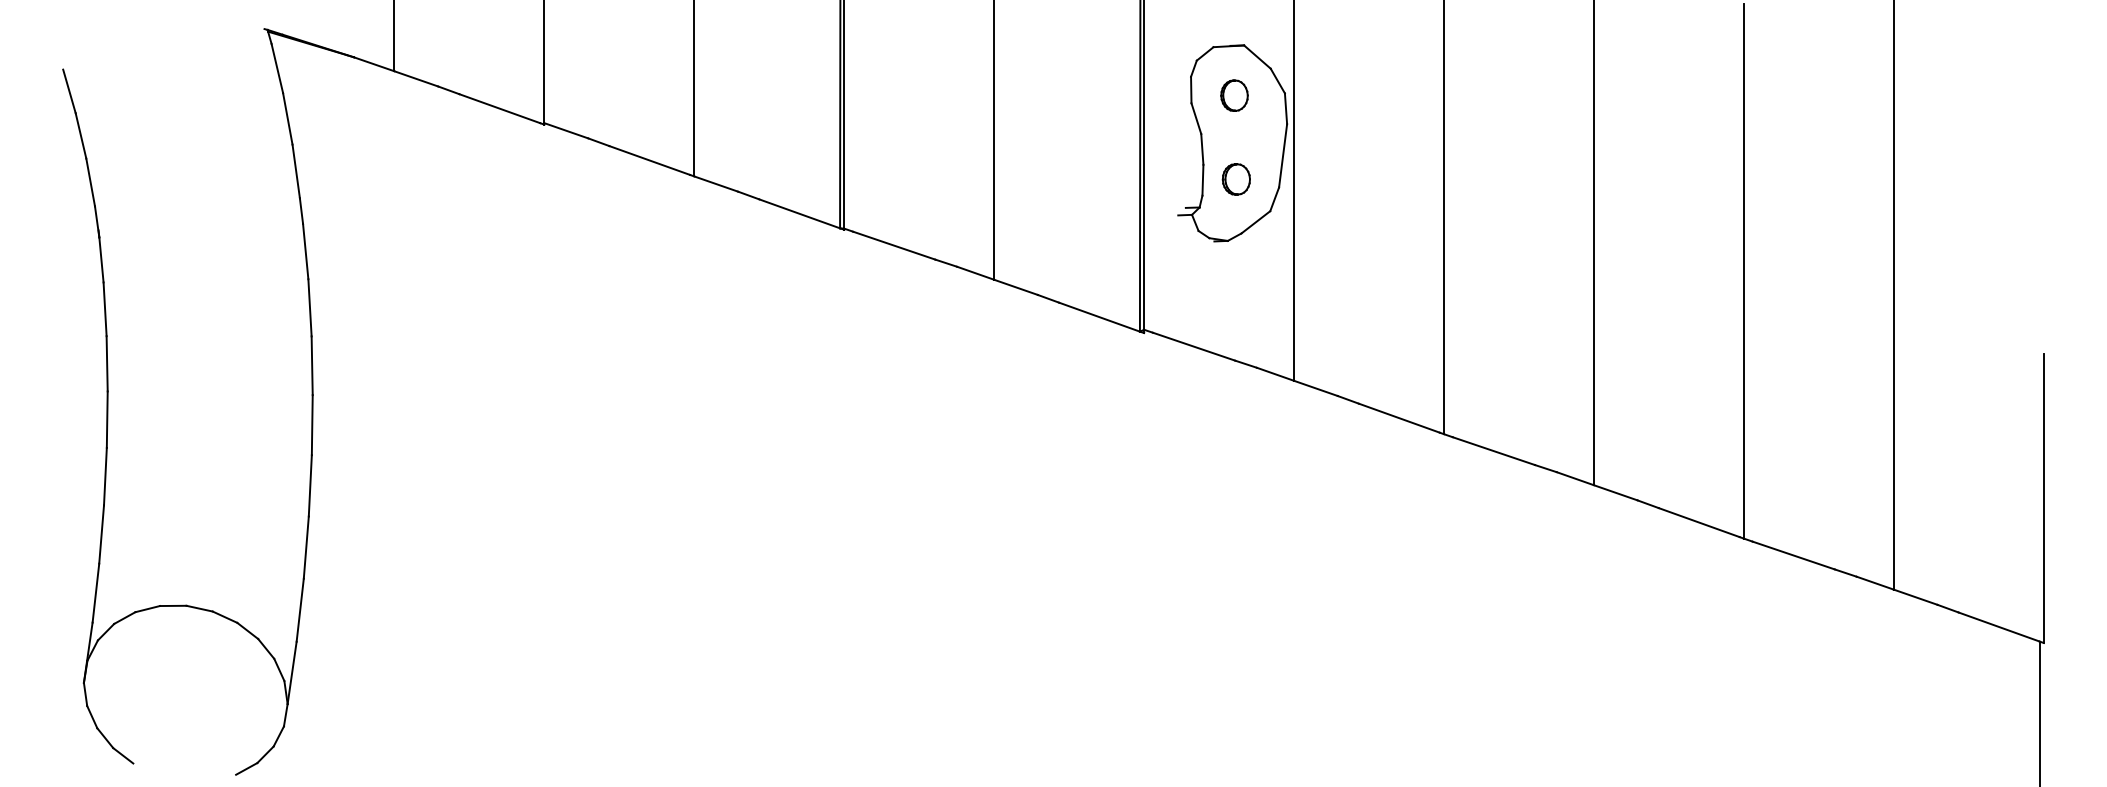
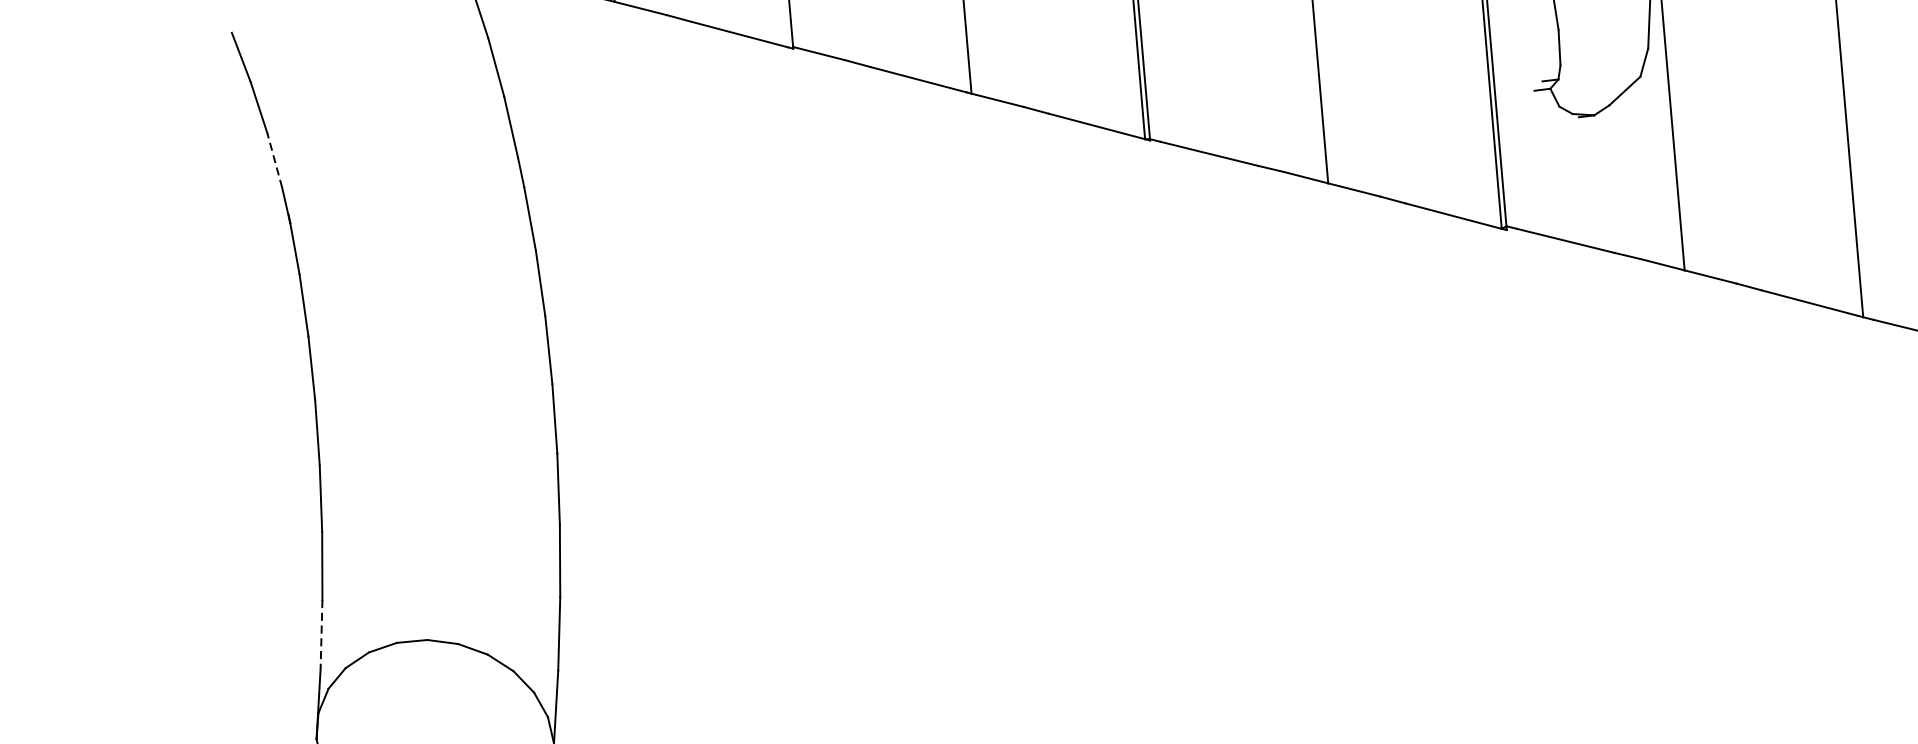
part: (1235, 179) -> (1597, 43), removed
line: (90, 182) -> (274, 160), solid -> dashed
line: (95, 593) -> (321, 634), solid -> dashed

